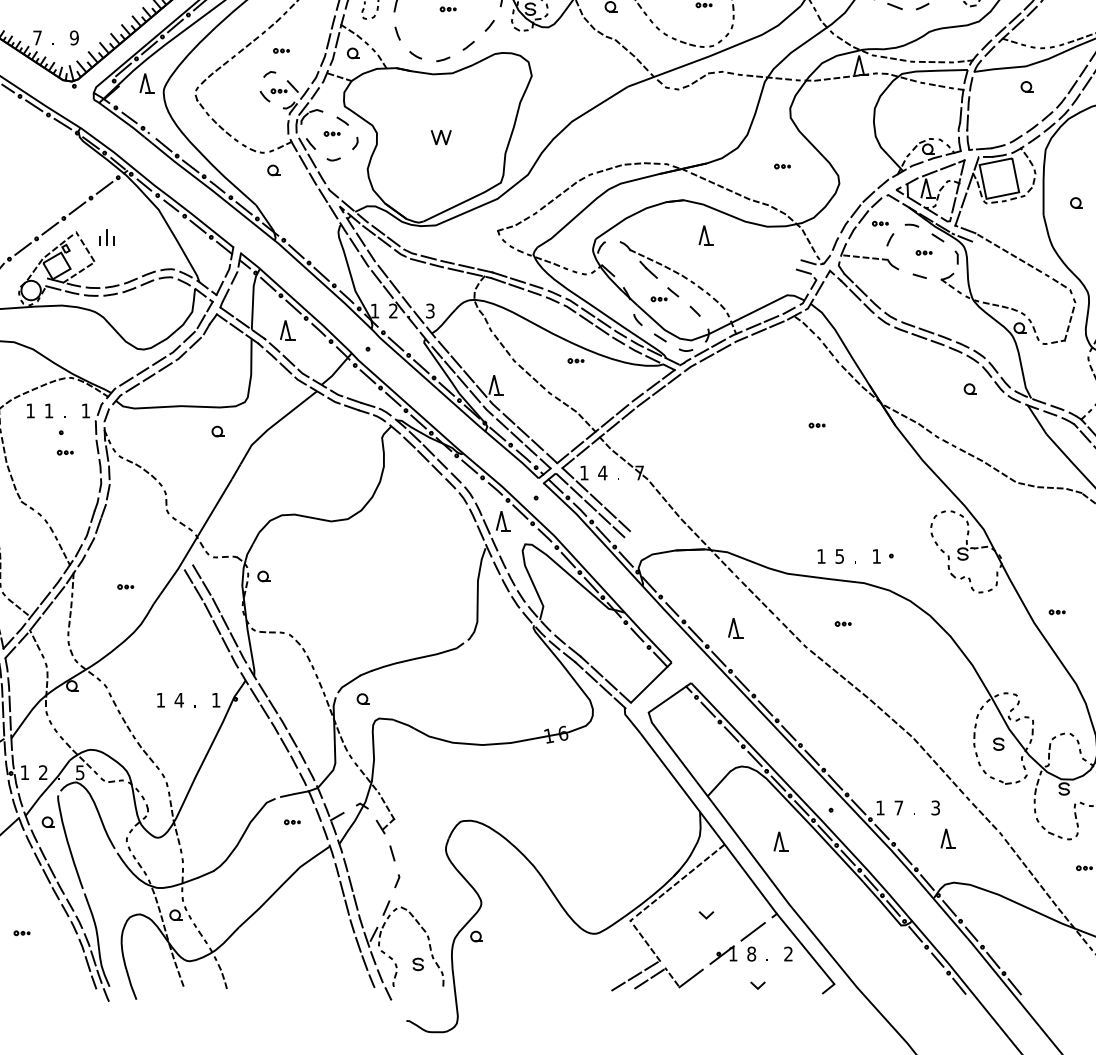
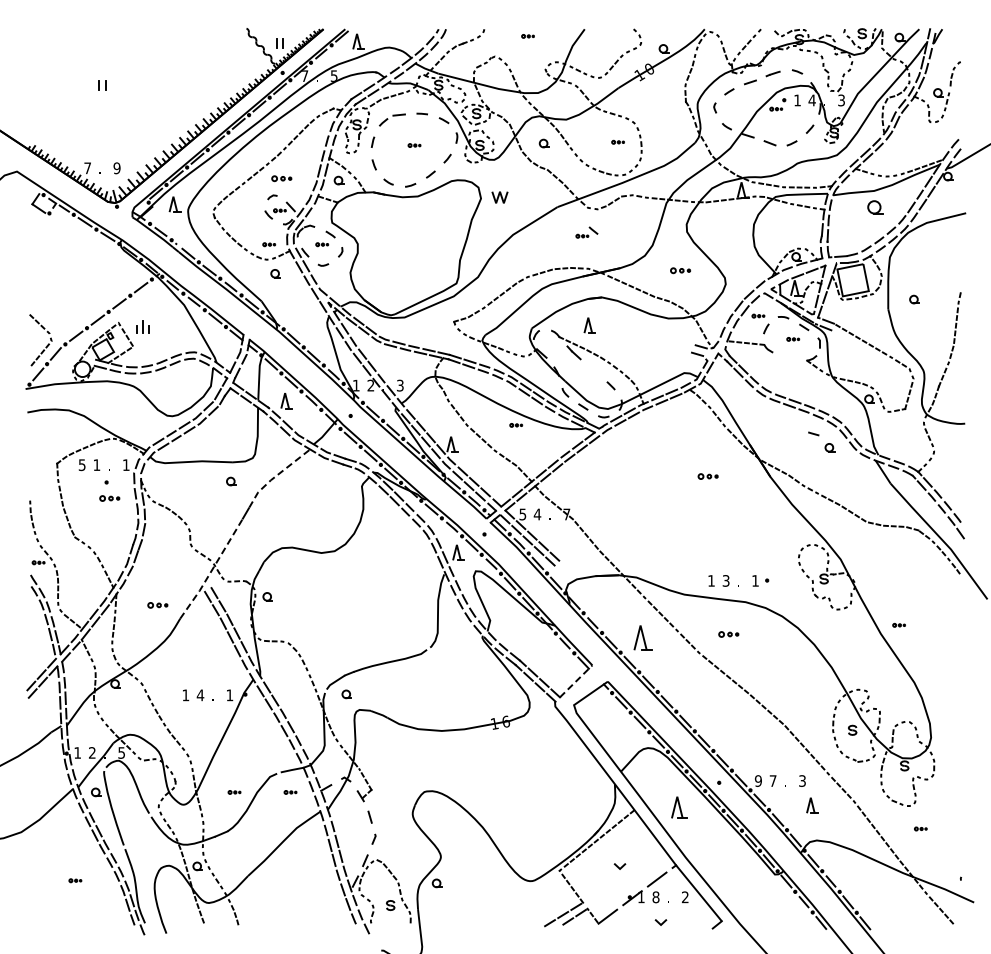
part: (281, 50) -> (281, 178), size x1.6
part: (1026, 85) -> (874, 206), size x1.6
part: (265, 133) -> (269, 244), added
line: (440, 136) -> (499, 196), moved
part: (782, 166) -> (680, 270), size x1.6
part: (705, 235) -> (589, 325), moved
line: (919, 275) -> (813, 433), moved
part: (664, 294) -> (586, 232), moved
text: (29, 411) -> (81, 465), 1 -> 5
line: (273, 425) -> (275, 476), solid -> dashed
part: (816, 425) -> (707, 476), size x1.6
part: (64, 451) -> (109, 497), size x1.6
text: (583, 473) -> (522, 514), 1 -> 5
line: (194, 542) -> (212, 569), solid -> dashed
text: (840, 555) -> (726, 580), 5 -> 3
part: (125, 586) -> (157, 604), size x1.6
part: (842, 623) -> (728, 634), size x1.6
part: (735, 627) -> (643, 637), size x1.6
line: (651, 682) -> (576, 681), solid -> dashed
text: (879, 807) -> (757, 780), 1 -> 9
part: (221, 822) -> (234, 792), added
part: (781, 842) -> (679, 808), size x1.4

